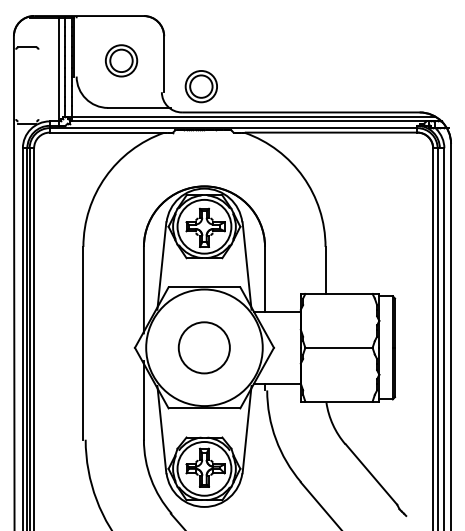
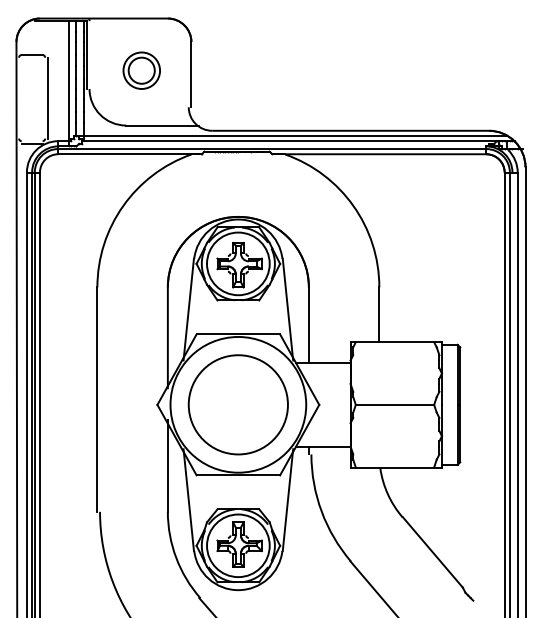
line: (40, 83) -> (47, 97), added
part: (201, 86) -> (234, 100), removed
part: (203, 347) -> (237, 404), size x1.67

